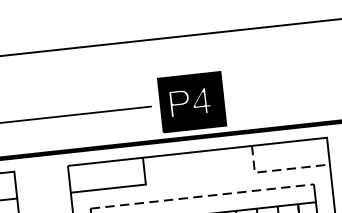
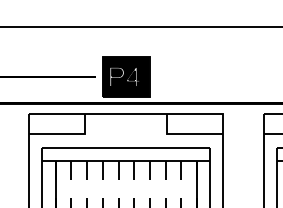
line: (278, 170) -> (184, 134), dashed -> solid
line: (202, 196) -> (126, 147), dashed -> solid

